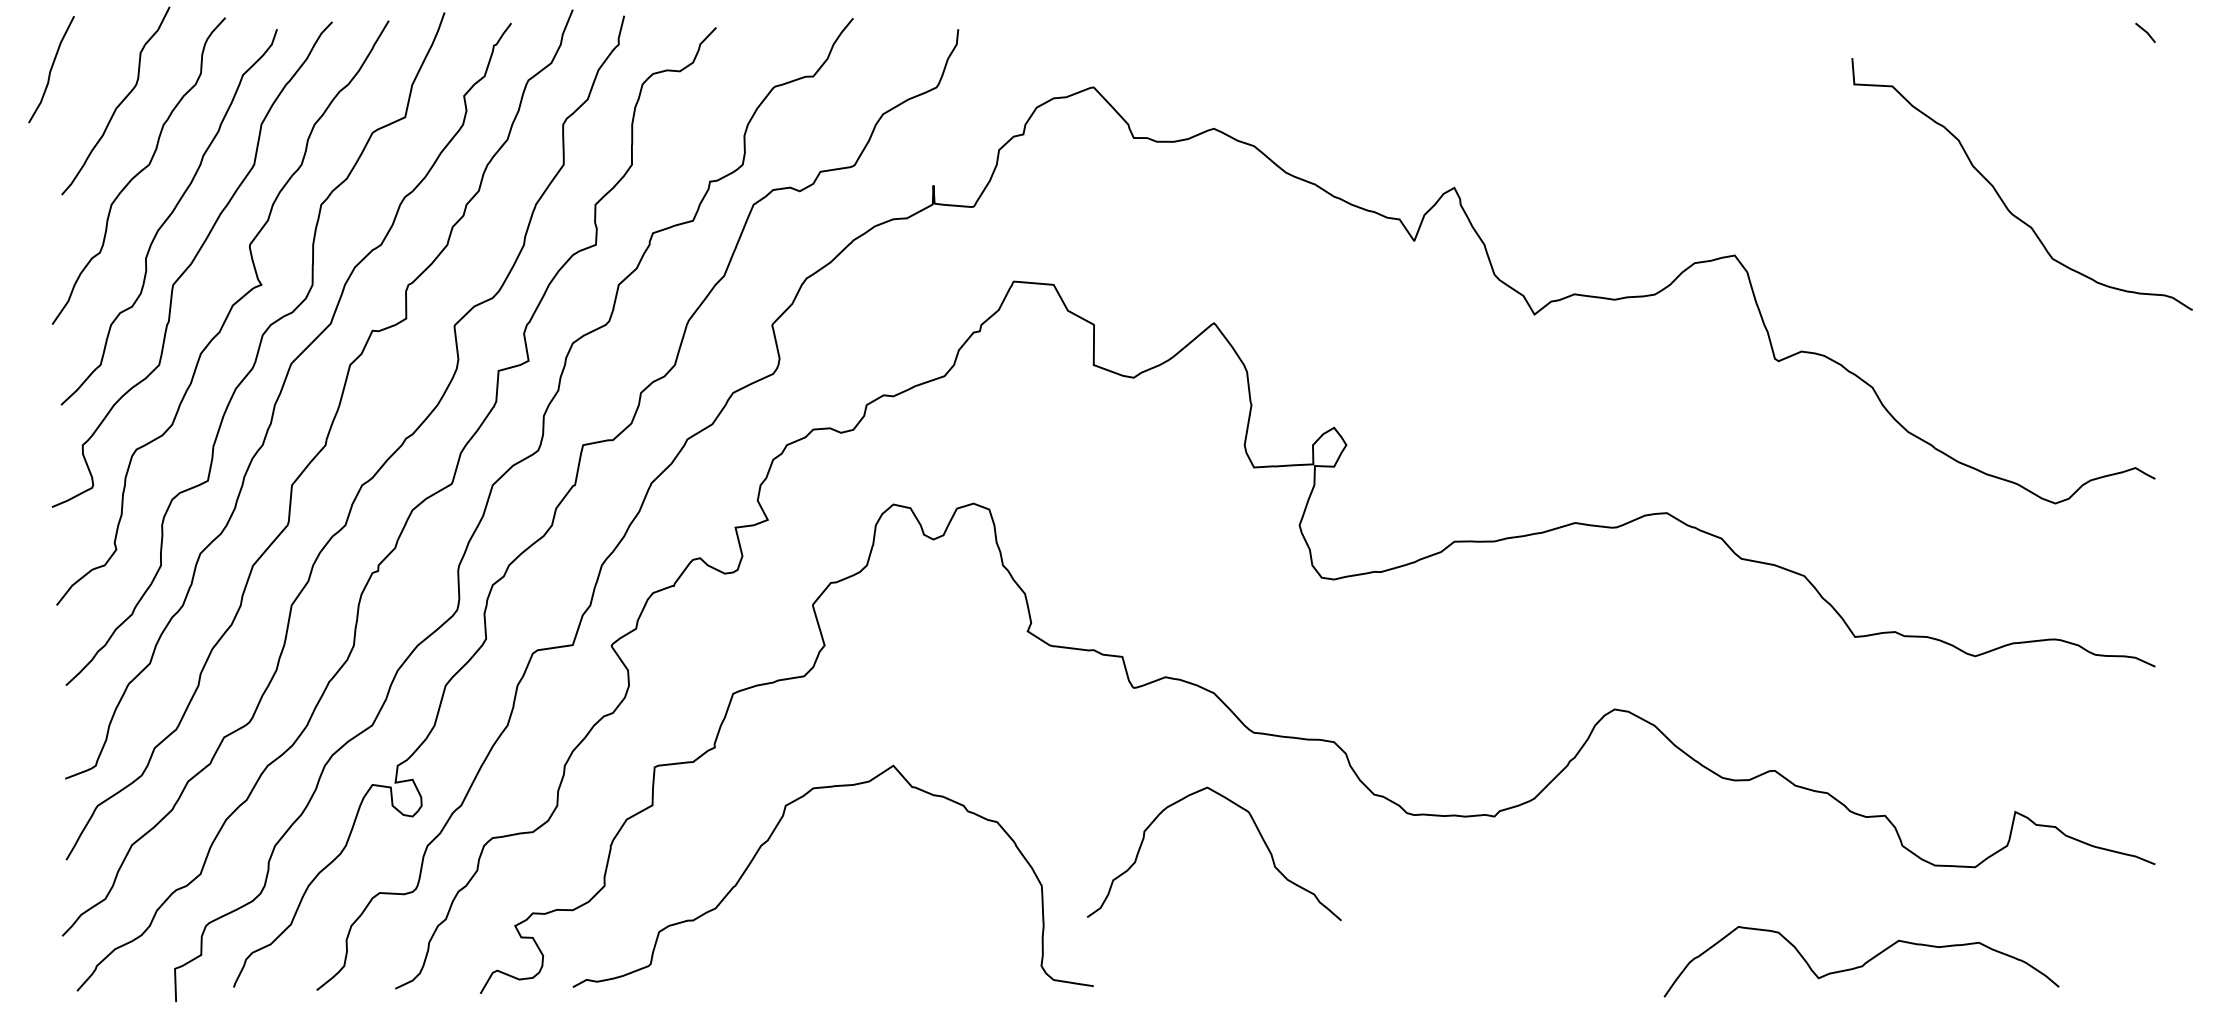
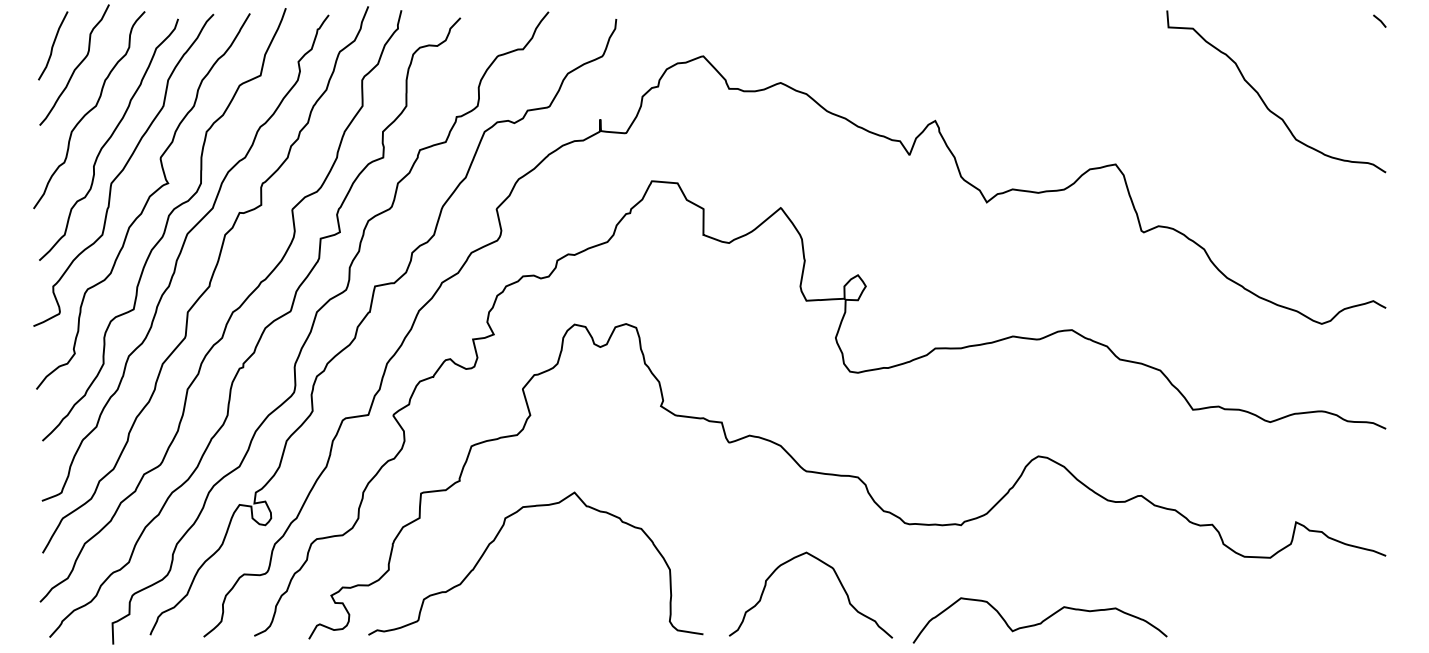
curve: (52, 68) -> (53, 45), moved
curve: (2003, 199) -> (1264, 101), moved
curve: (1257, 830) -> (838, 580), moved
curve: (1860, 964) -> (1039, 622), moved

